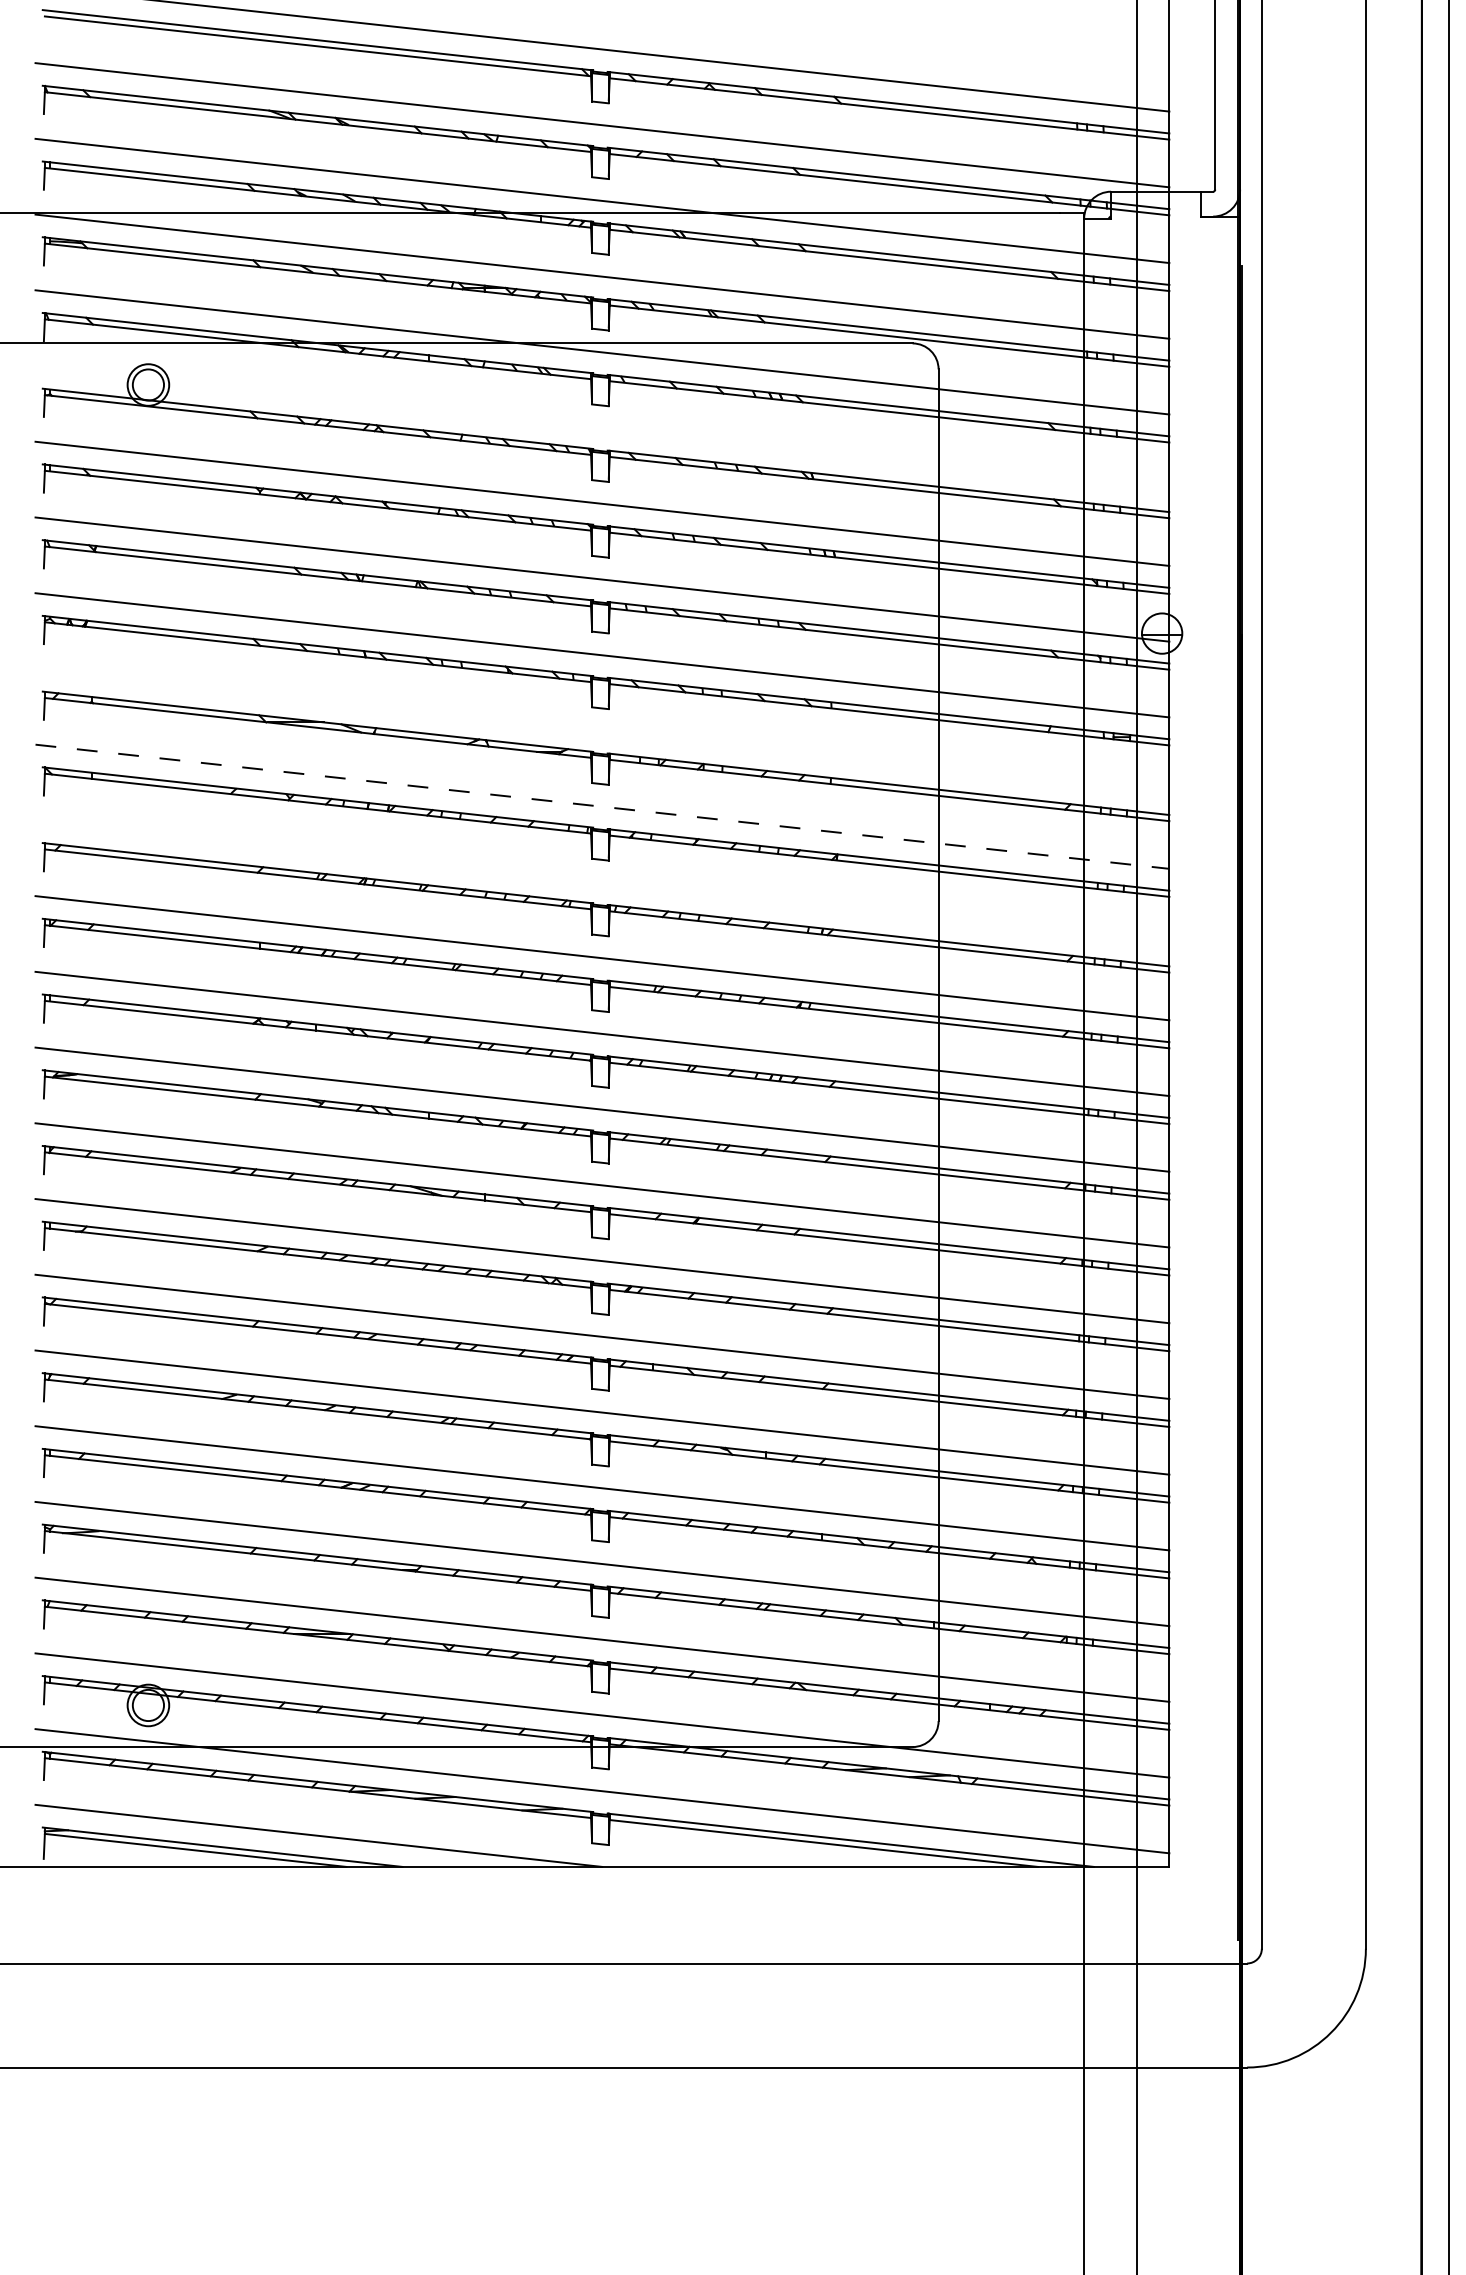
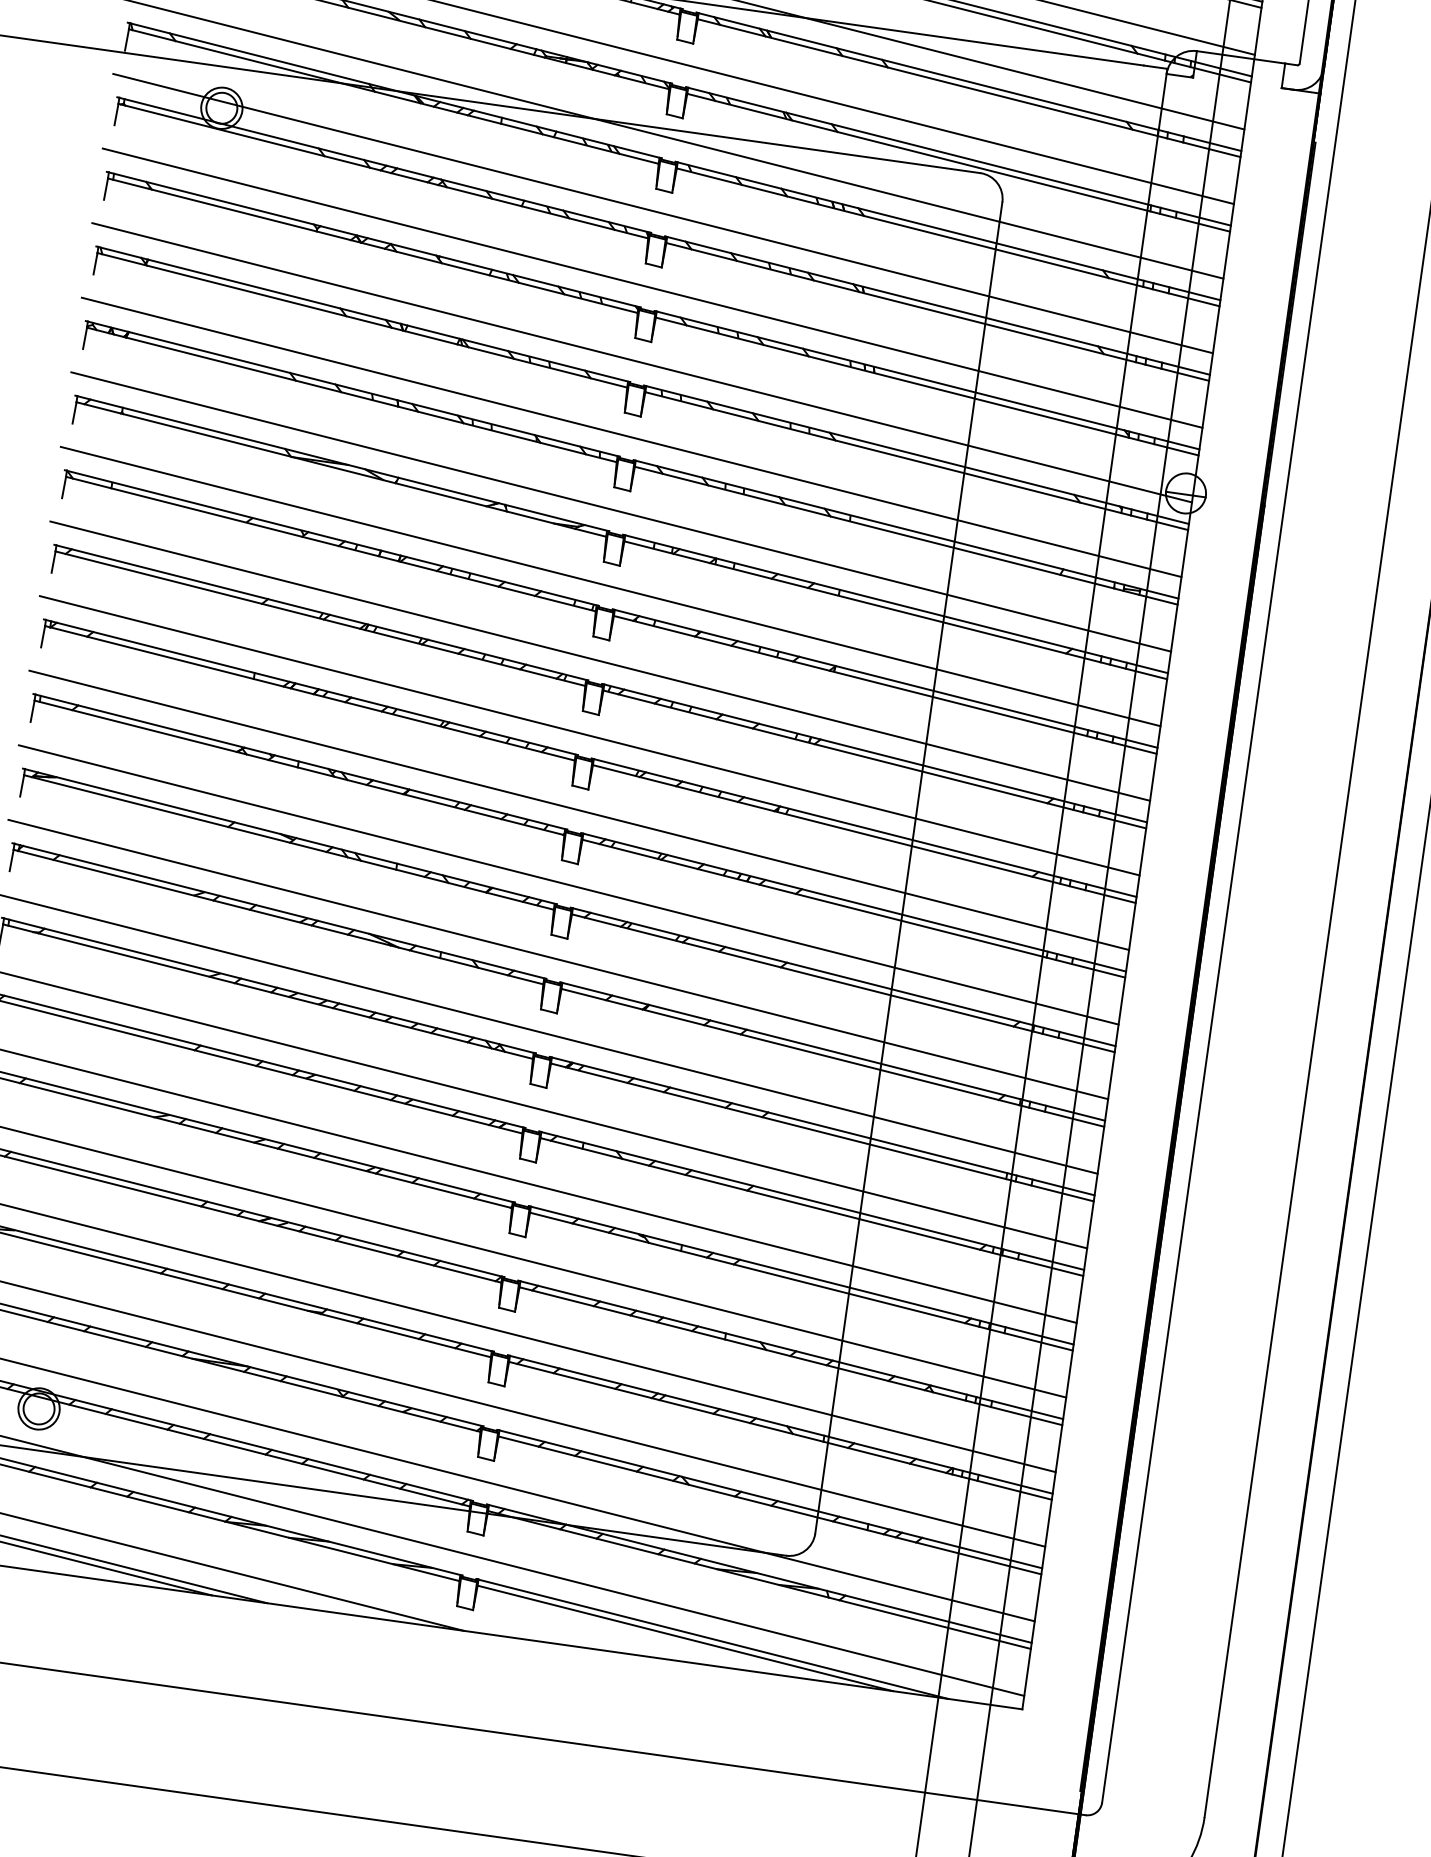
line: (602, 428) -> (663, 213), added
line: (602, 730) -> (621, 511), added
line: (602, 806) -> (610, 586), dashed -> solid
line: (602, 882) -> (600, 661), added

